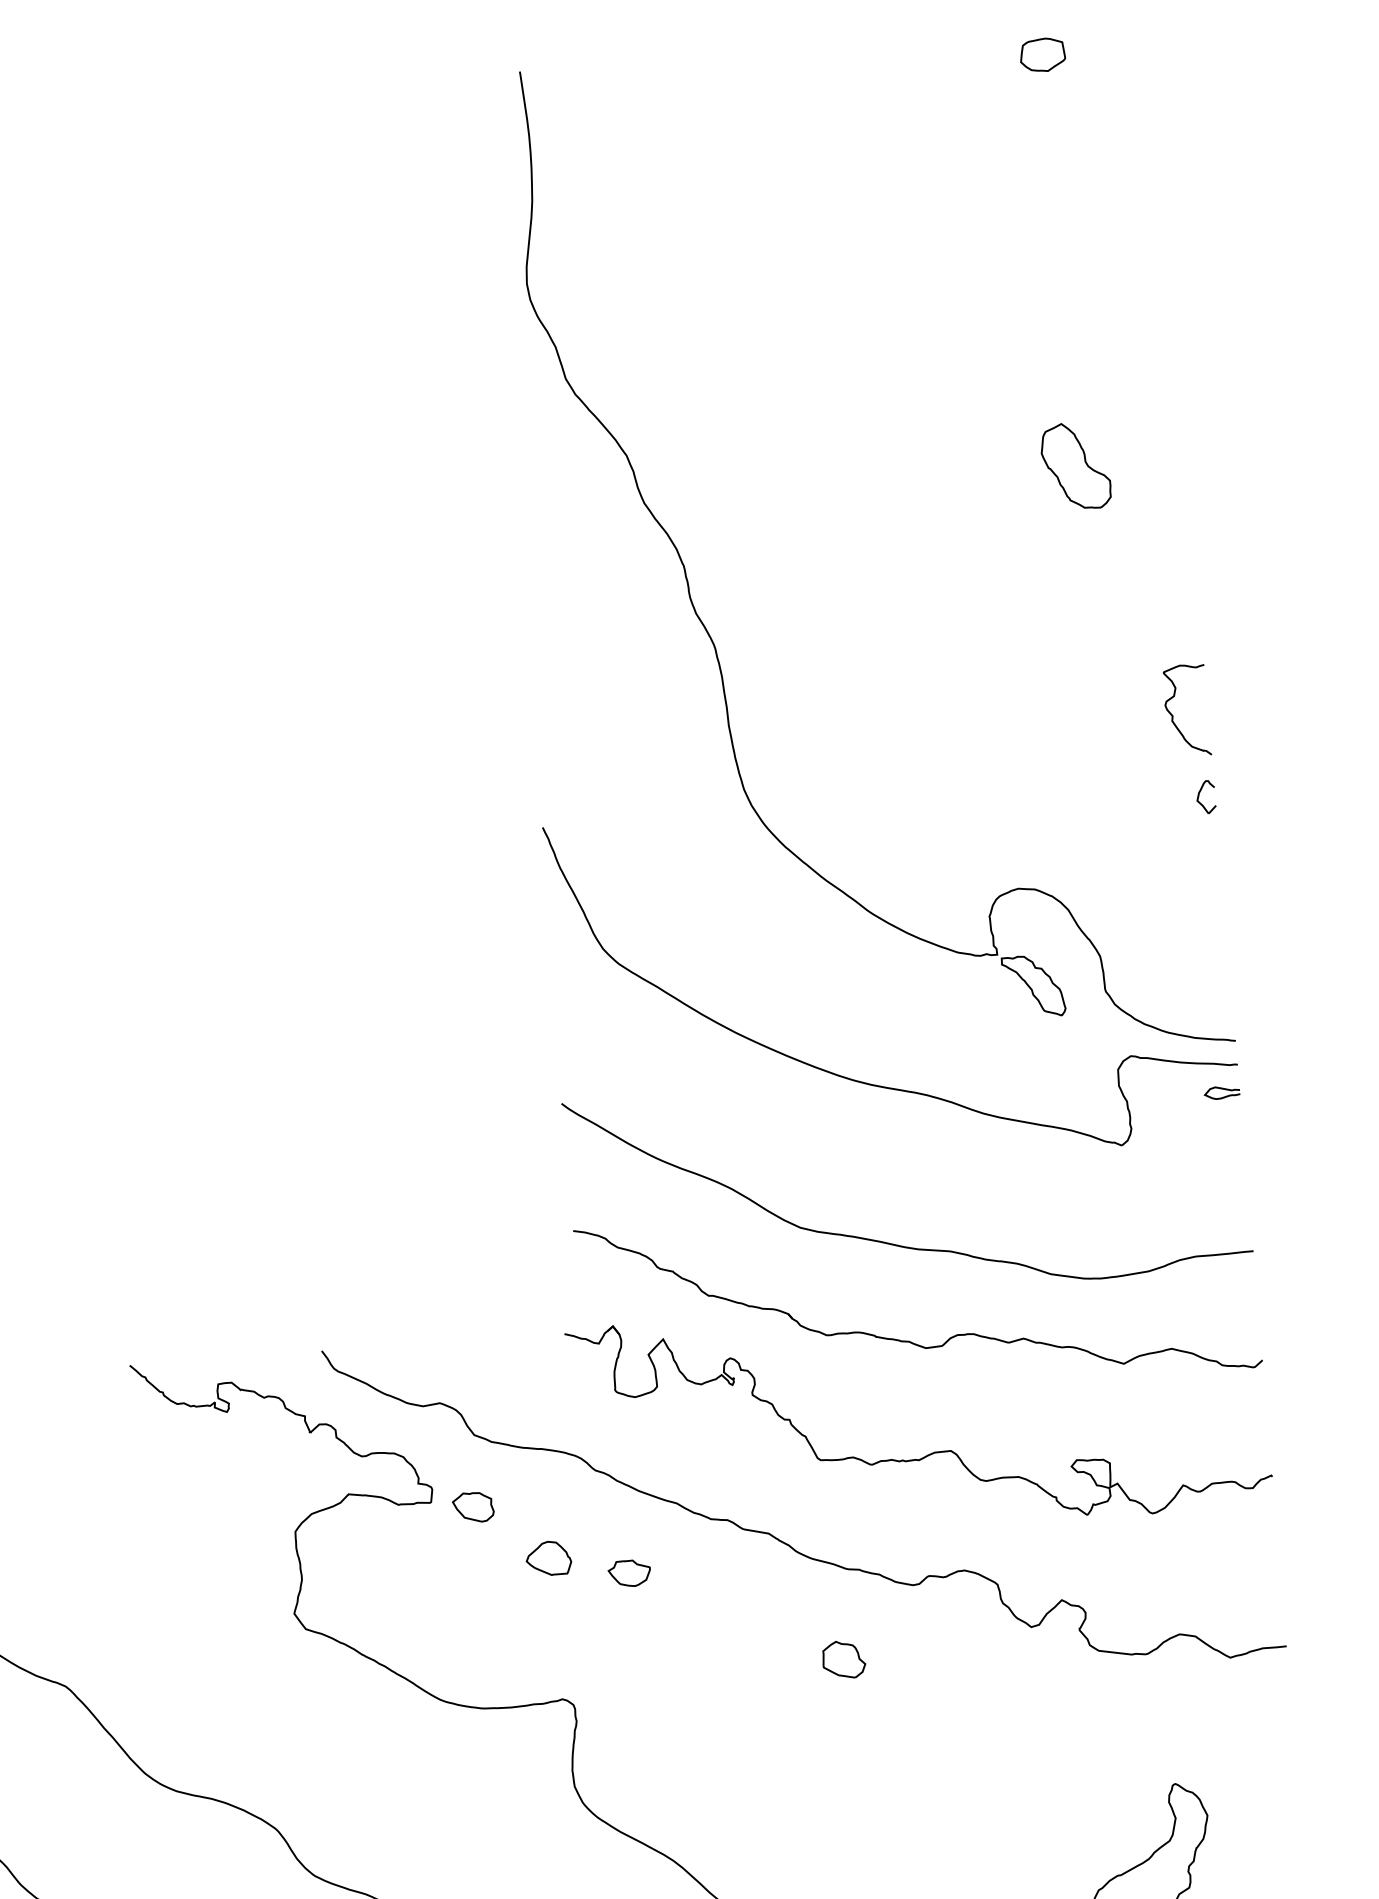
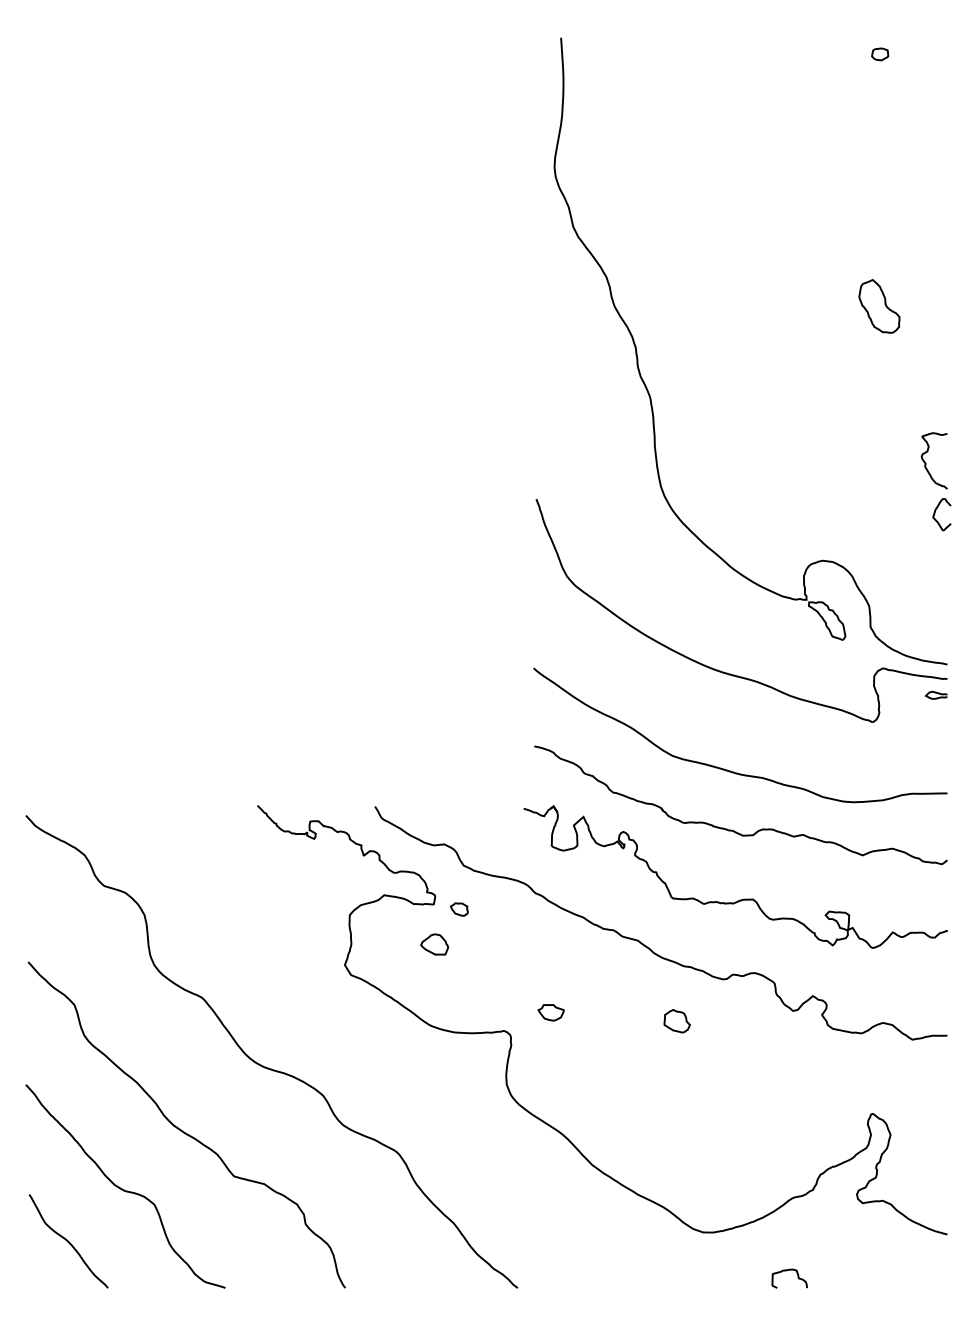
part: (1041, 55) -> (879, 54), size x0.6
part: (1205, 797) -> (941, 514), size x1.6
part: (473, 1507) -> (459, 909), size x0.7
part: (548, 1558) -> (434, 944), moved
part: (628, 1573) -> (550, 1012), moved

